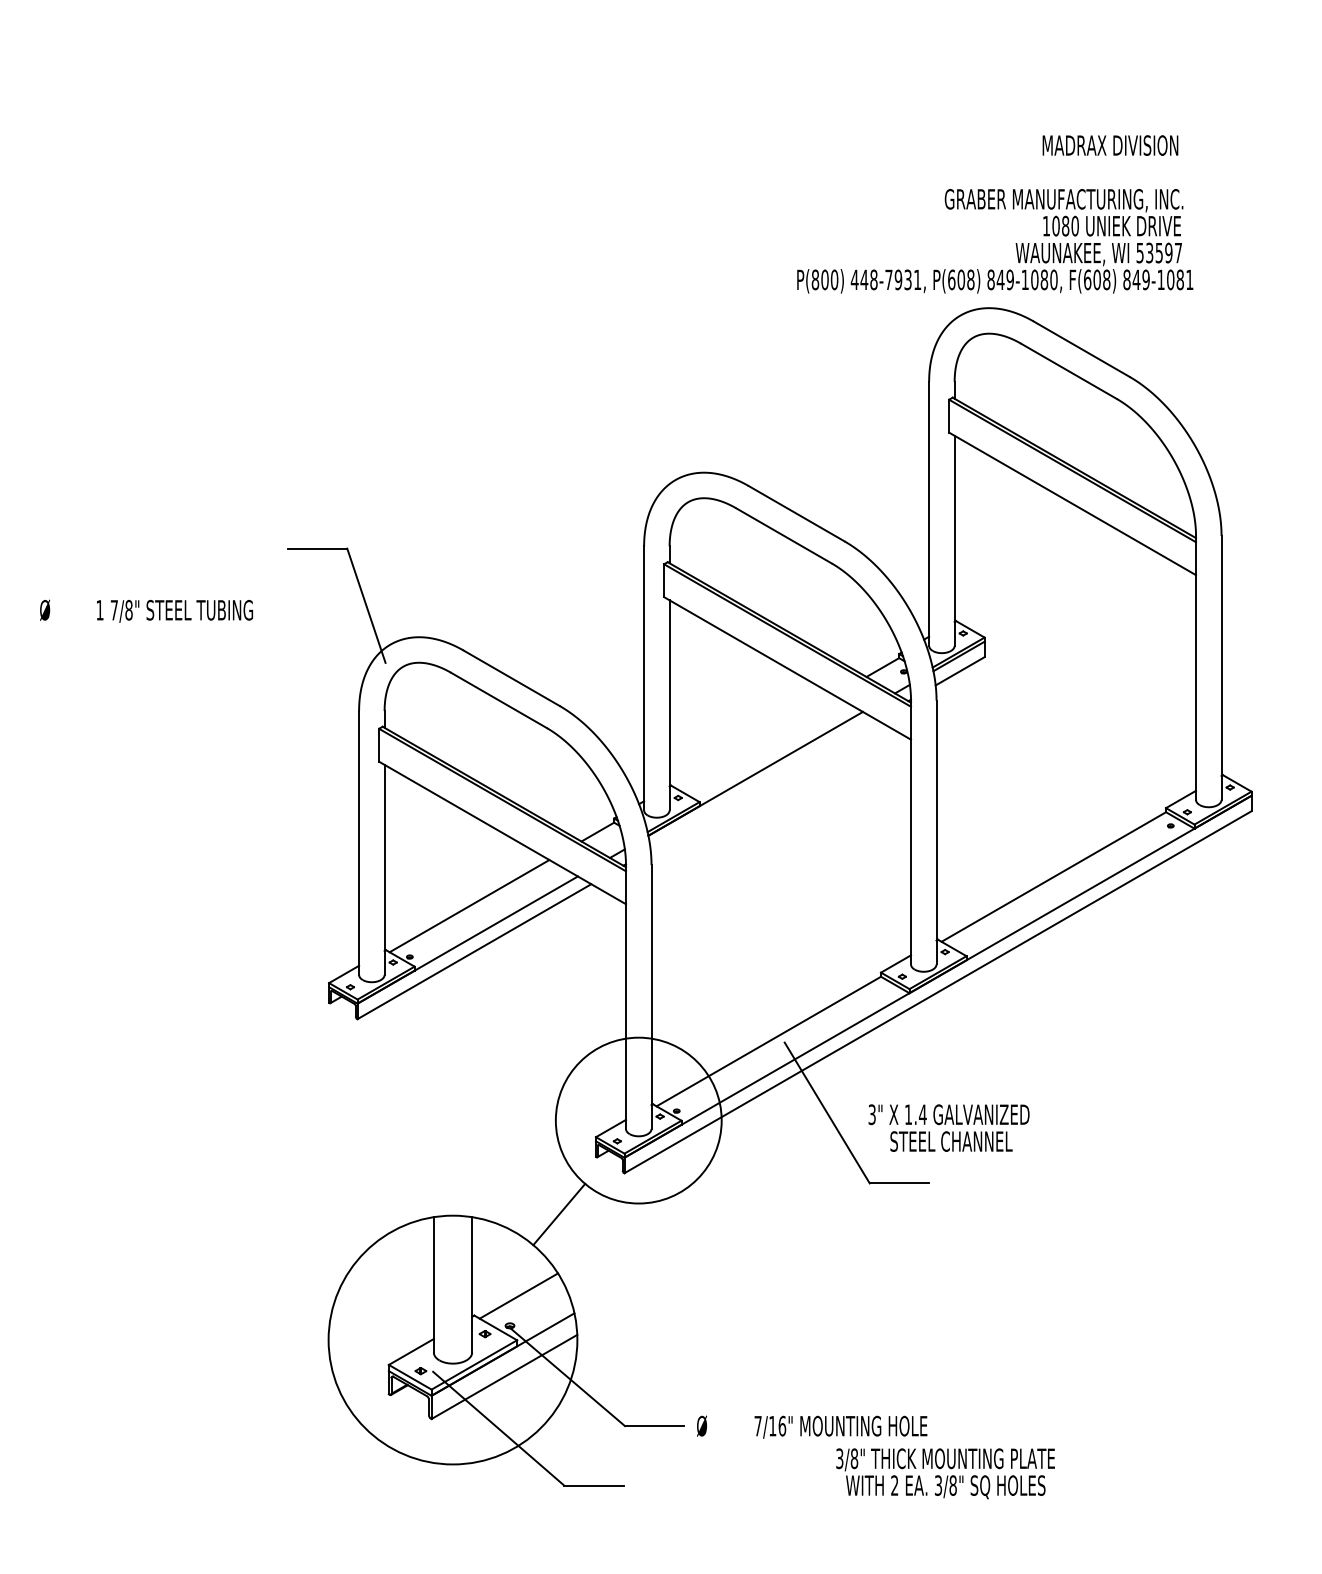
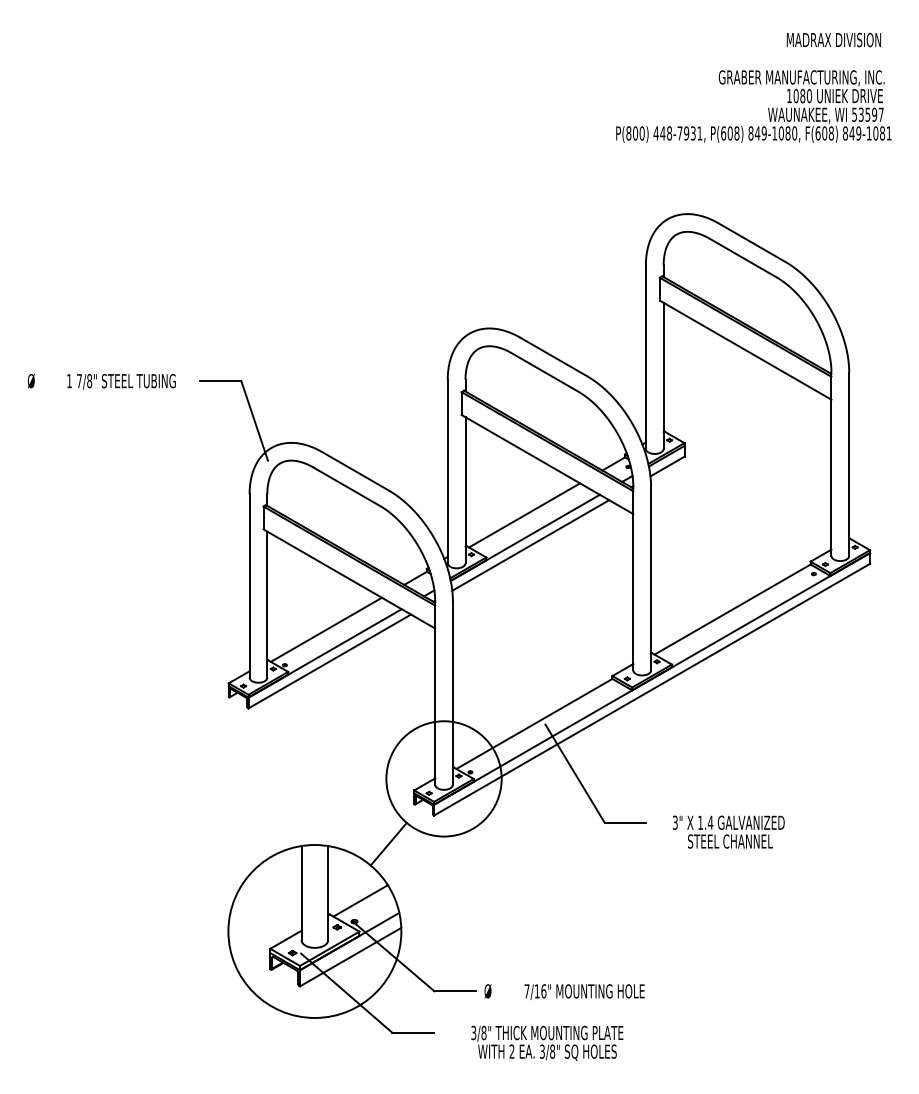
text: (994, 213) -> (753, 87), moved
text: (146, 610) -> (101, 381), moved
line: (754, 741) -> (524, 515), added
line: (763, 784) -> (530, 545), added
text: (948, 1127) -> (728, 831), moved
text: (945, 1472) -> (547, 1042), moved

